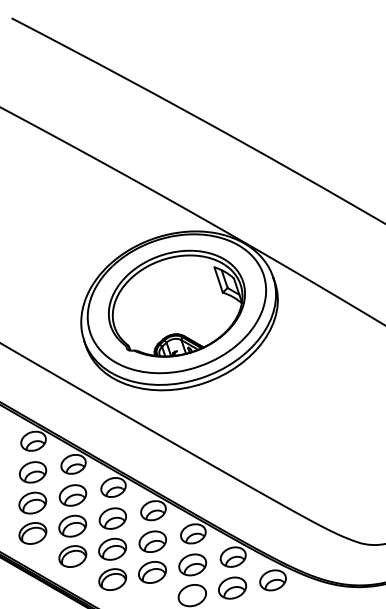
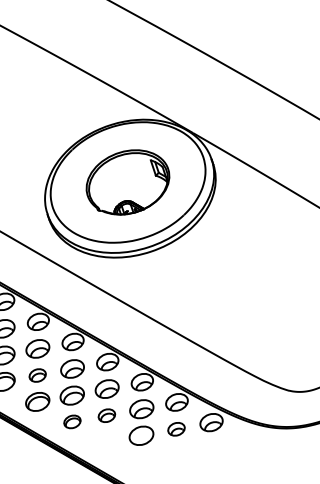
part: (176, 303) -> (127, 182), size x0.7
part: (72, 525) -> (37, 374), size x0.7
part: (152, 572) -> (106, 415), size x0.7
part: (112, 579) -> (72, 421), size x0.7
part: (232, 587) -> (176, 428), size x0.7

